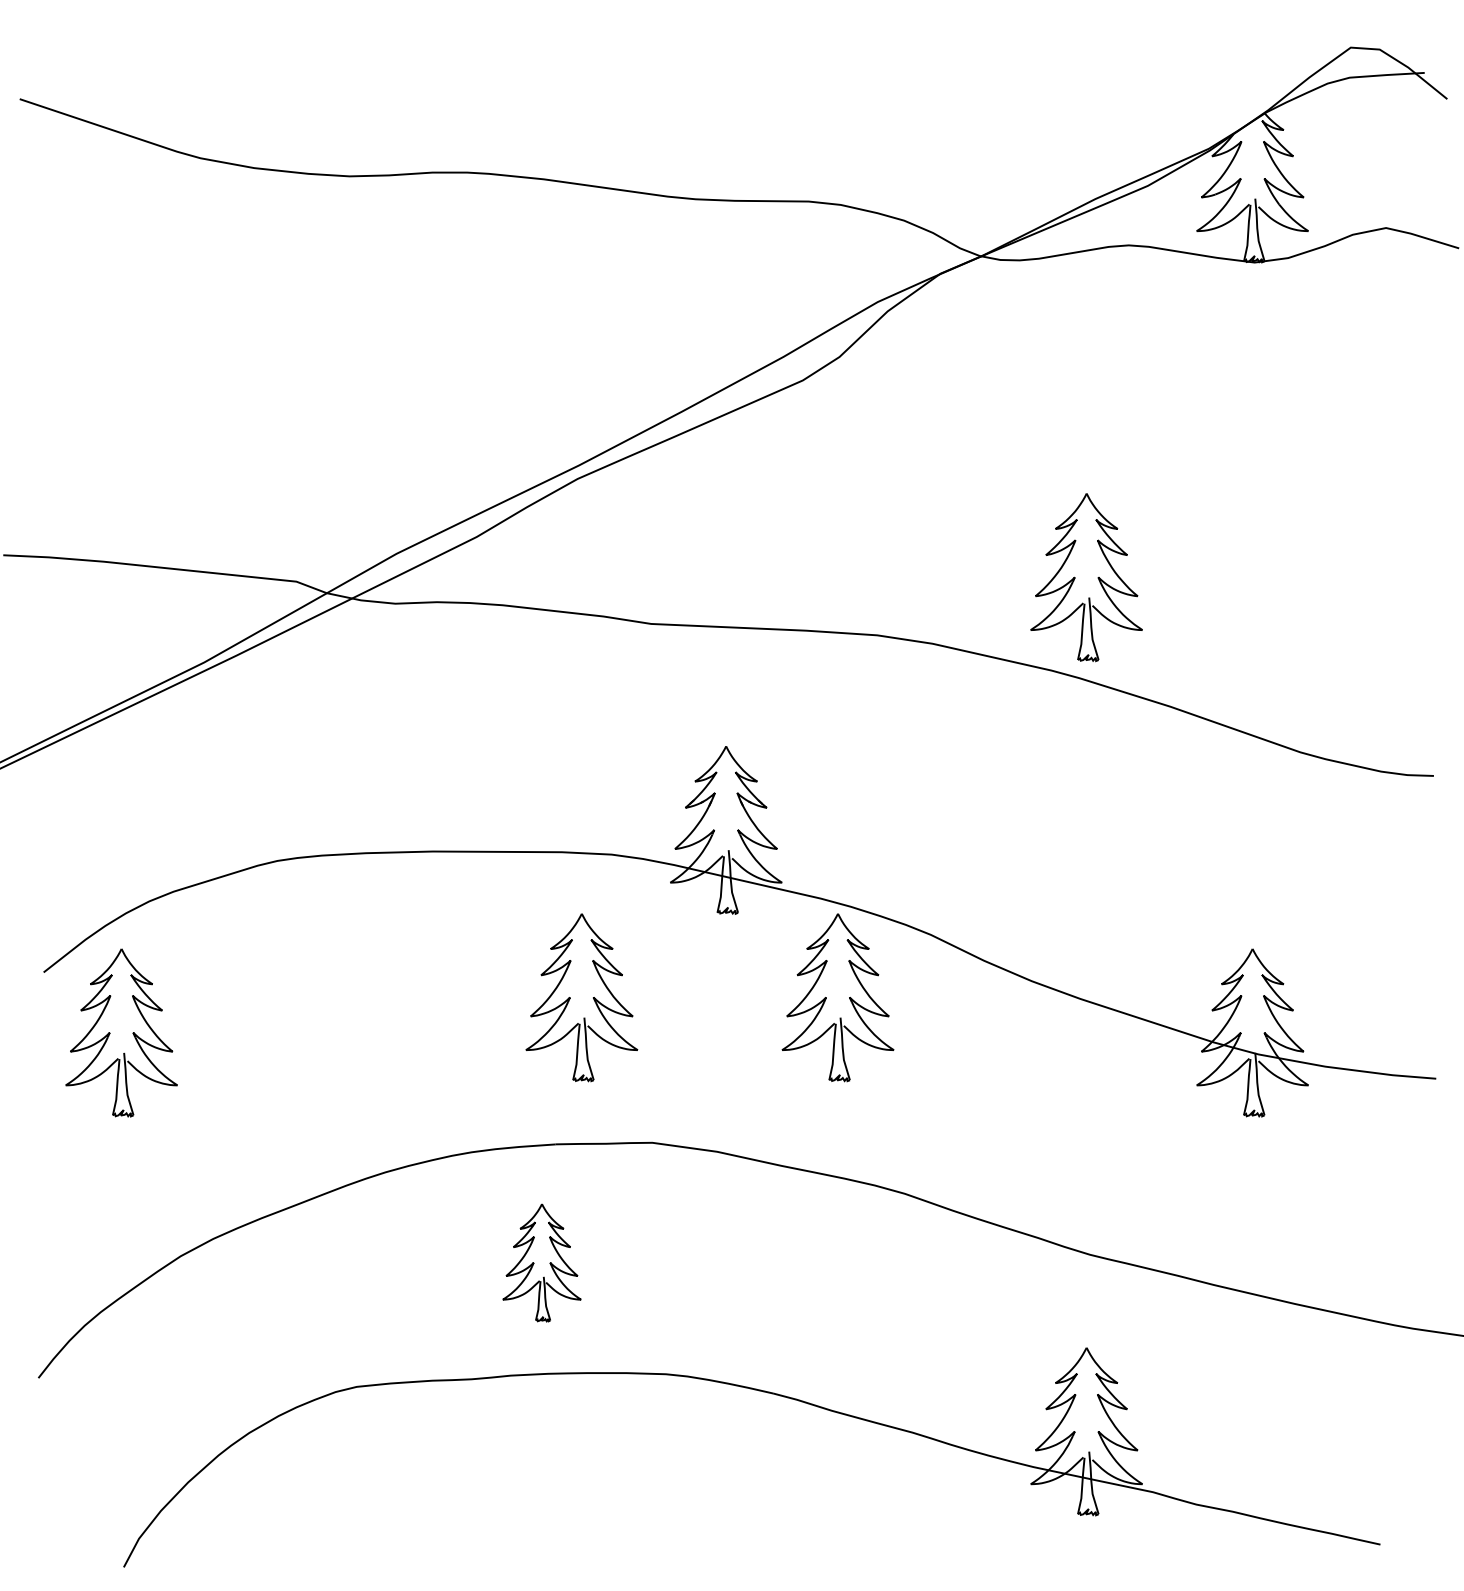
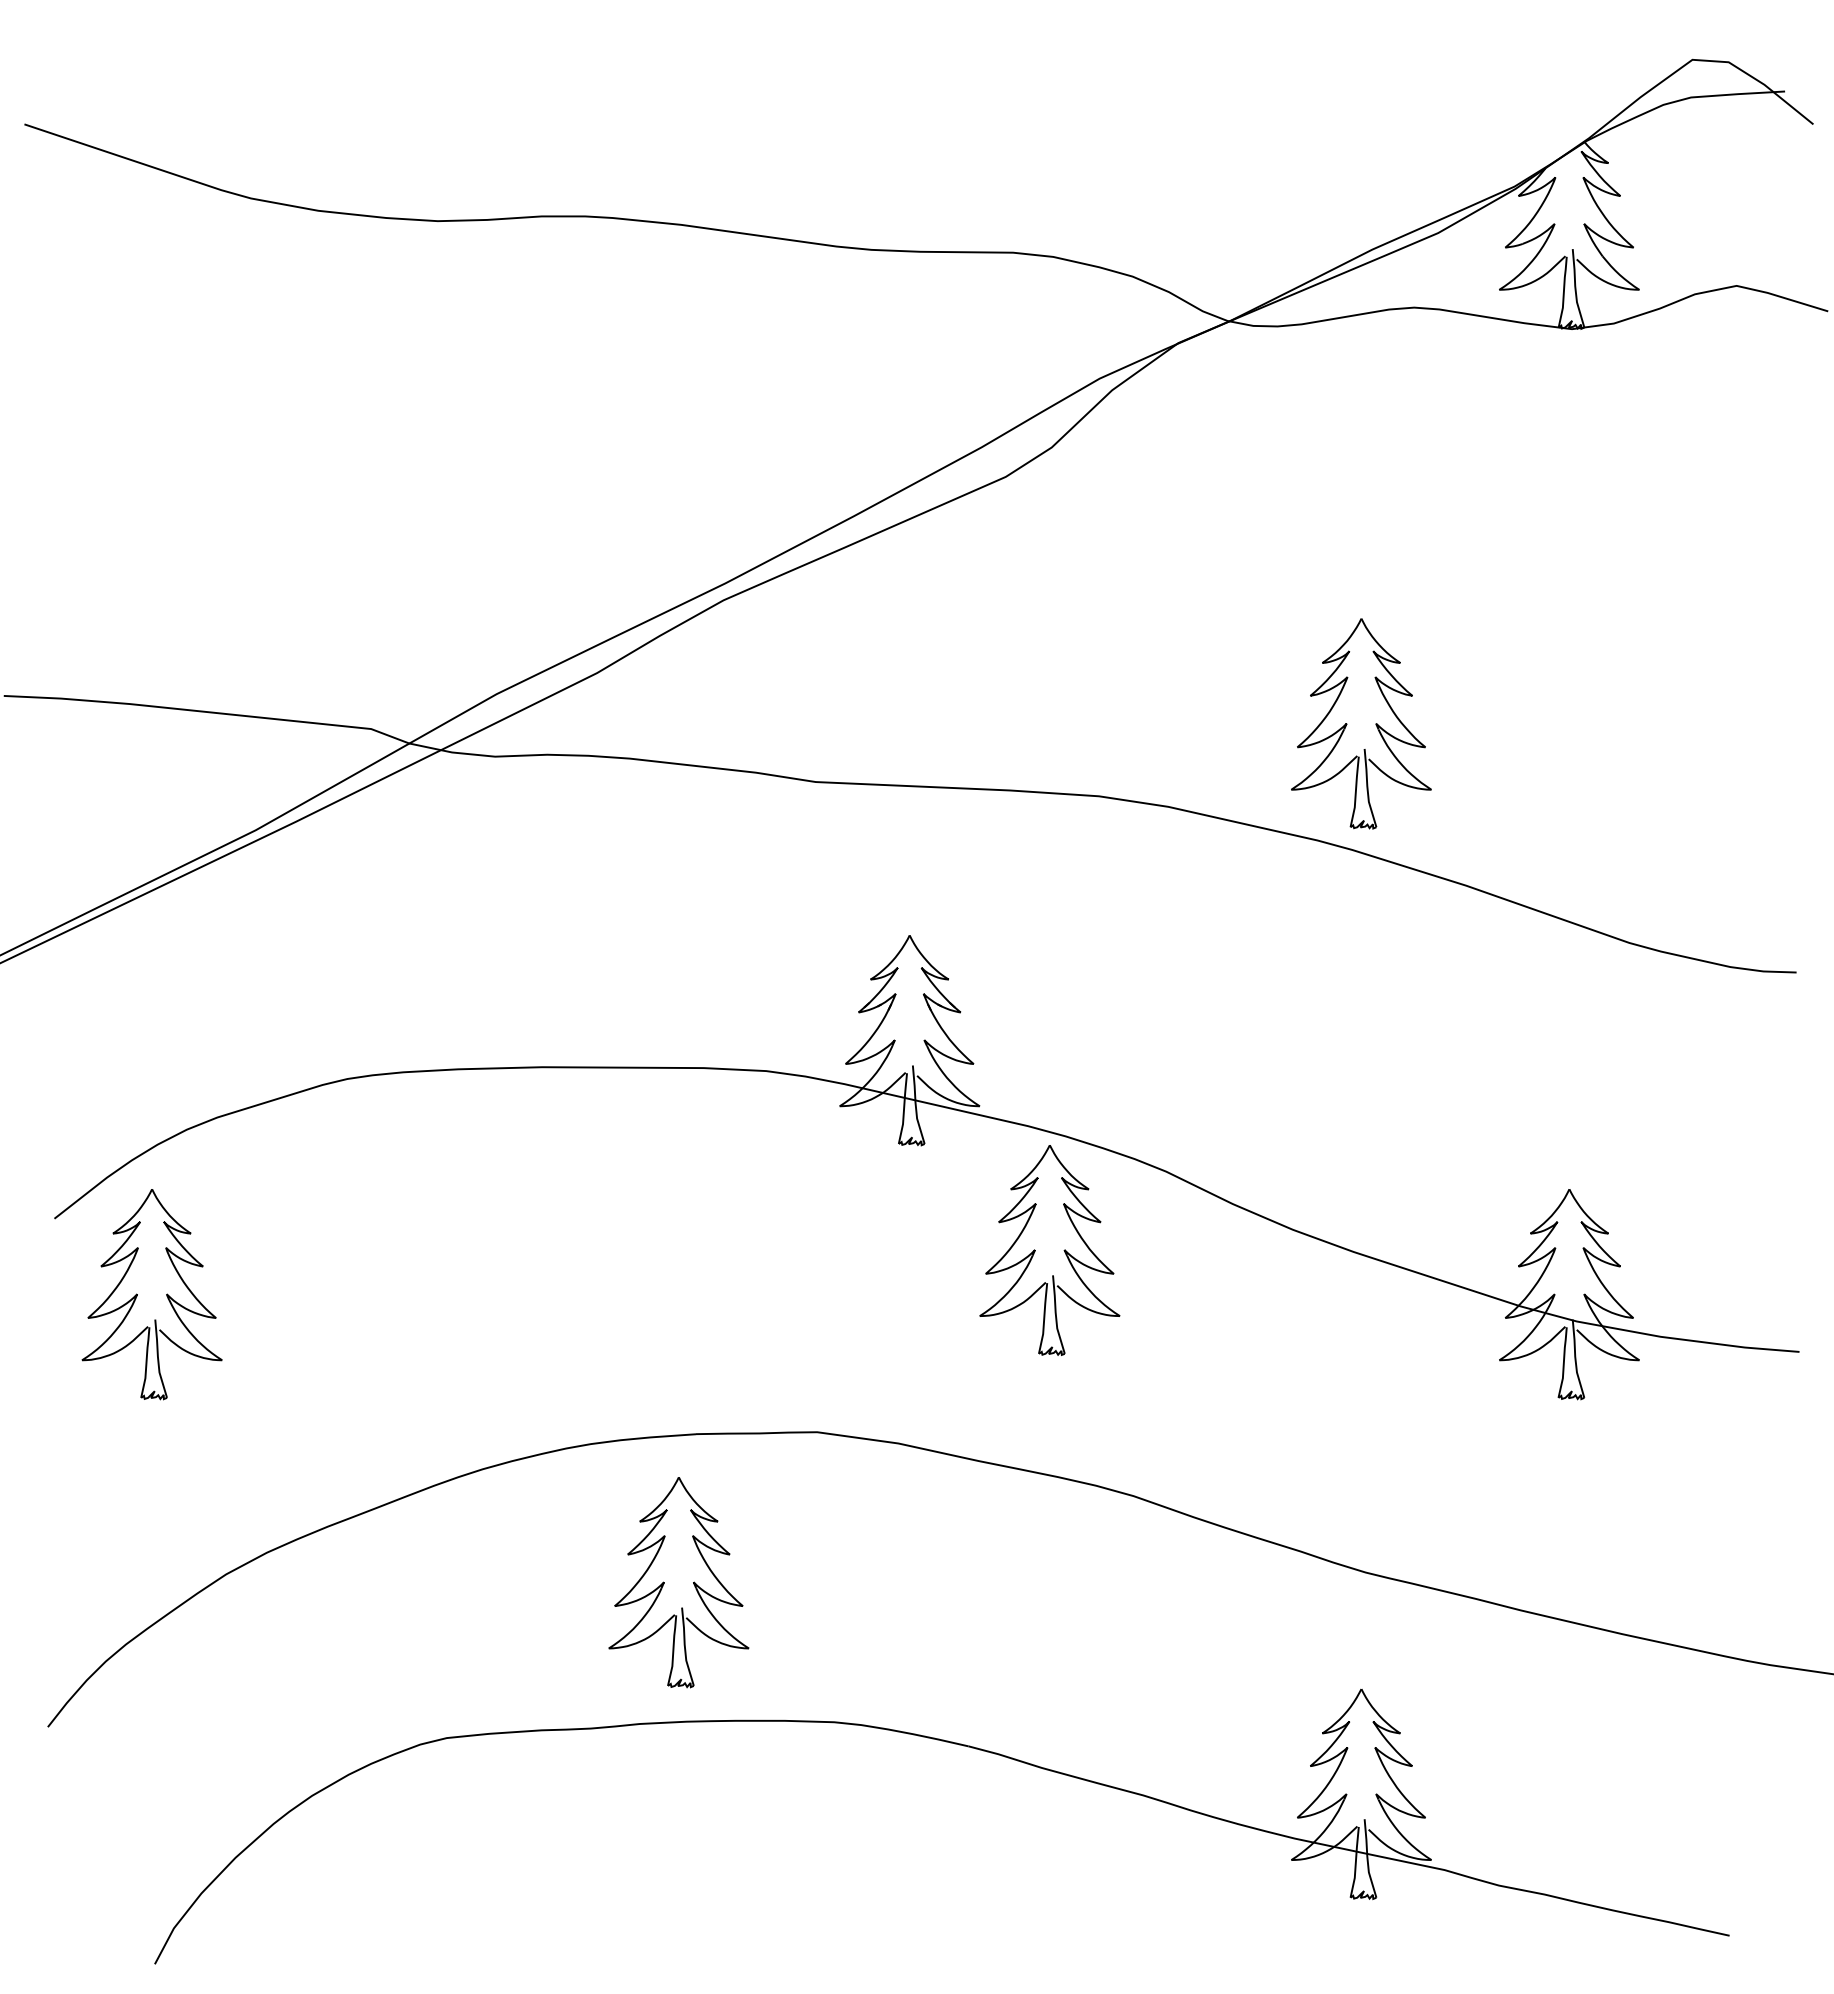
part: (570, 997) -> (714, 1250), removed
part: (541, 1262) -> (678, 1582), size x1.43

